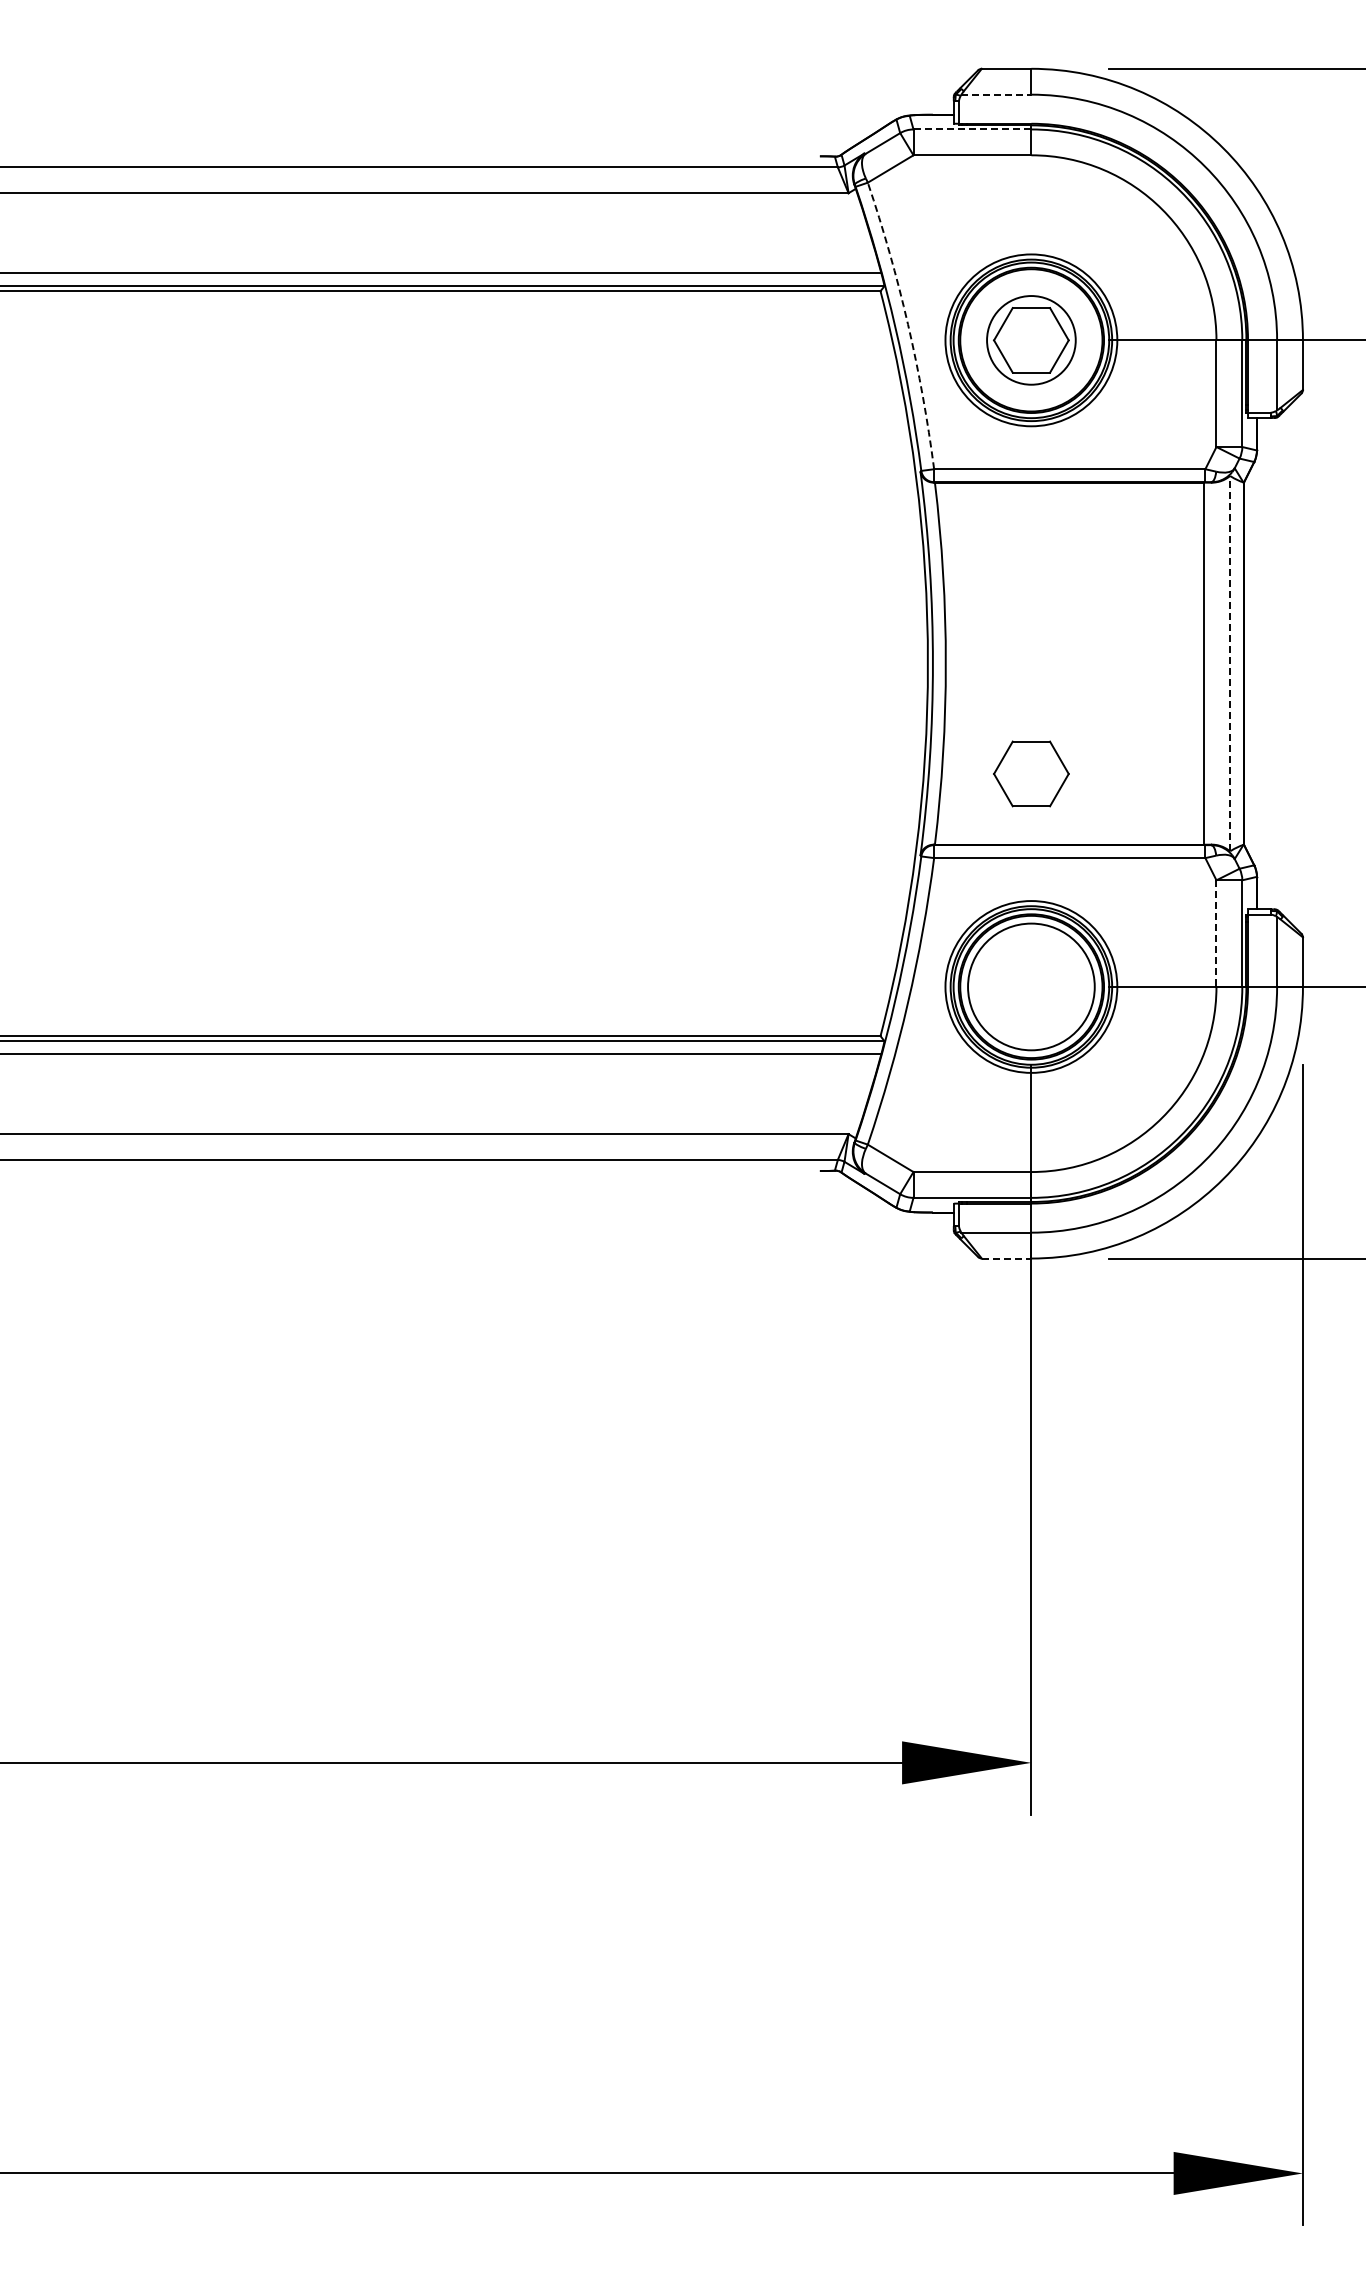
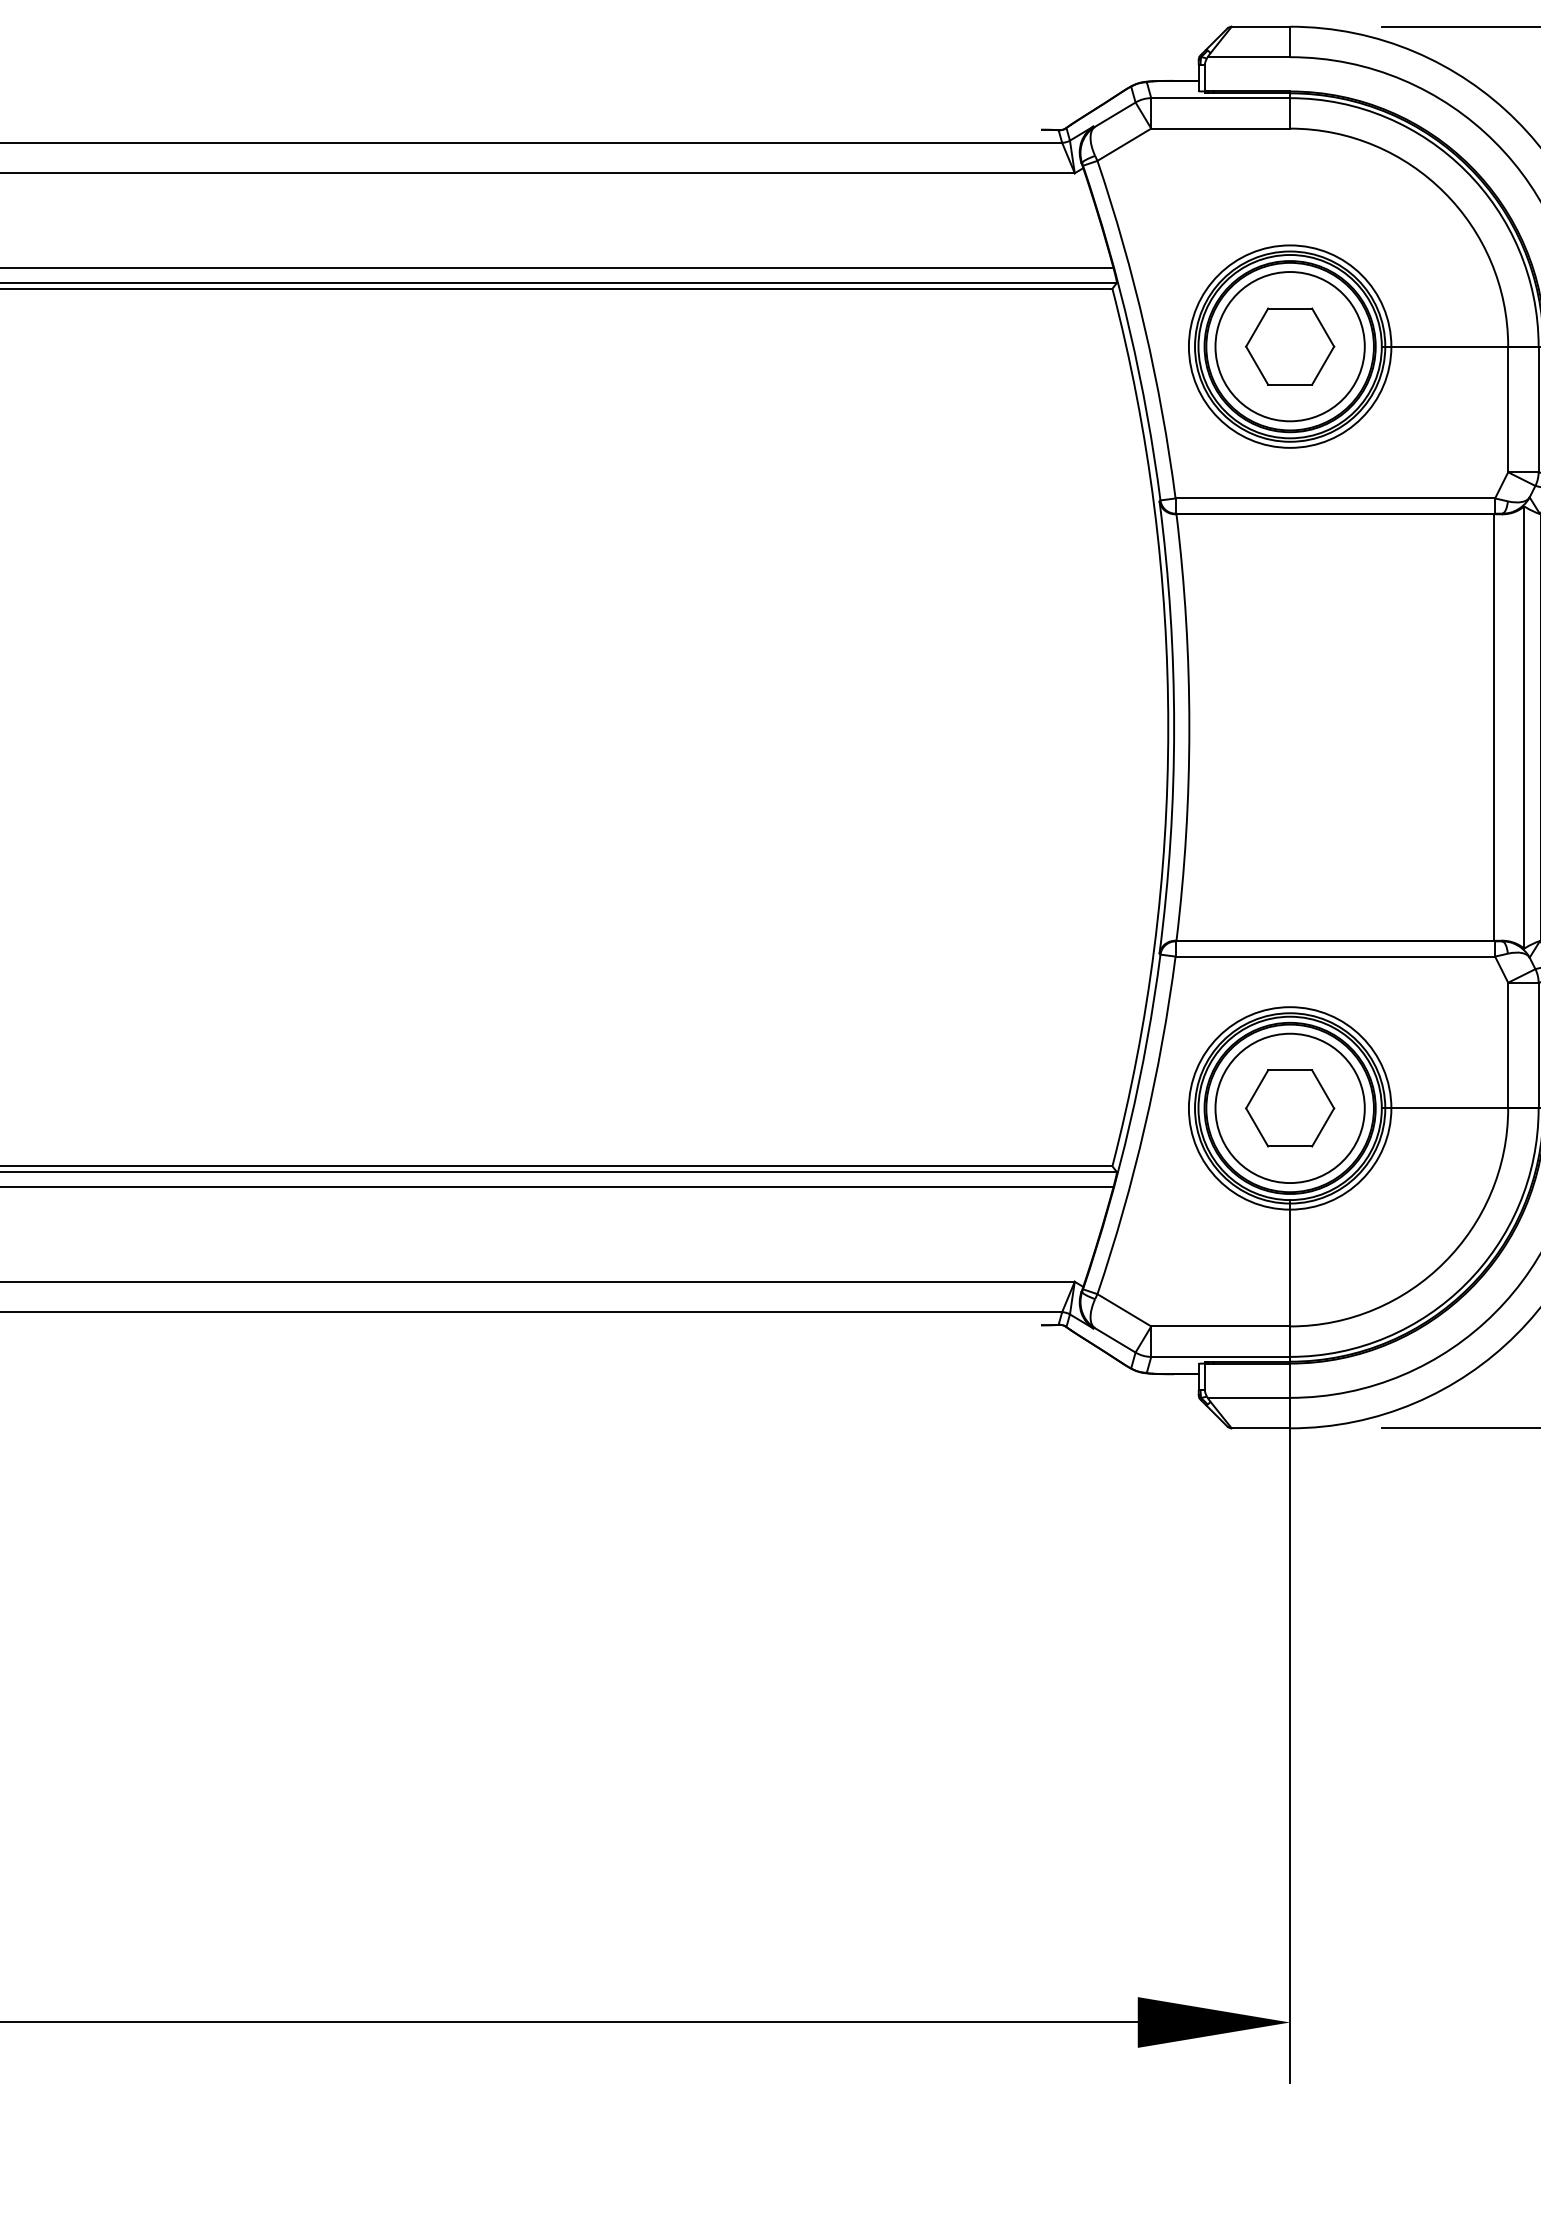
line: (996, 94) -> (1249, 56), dashed -> solid
line: (972, 129) -> (1220, 98), dashed -> solid
arc: (908, 324) -> (1145, 327), dashed -> solid
circle: (1031, 340) -> (1290, 346), size x1.43
line: (1230, 663) -> (1524, 727), dashed -> solid
part: (1031, 773) -> (1290, 1107), moved
line: (1216, 934) -> (1508, 1046), dashed -> solid
line: (1006, 1258) -> (1260, 1428), dashed -> solid

